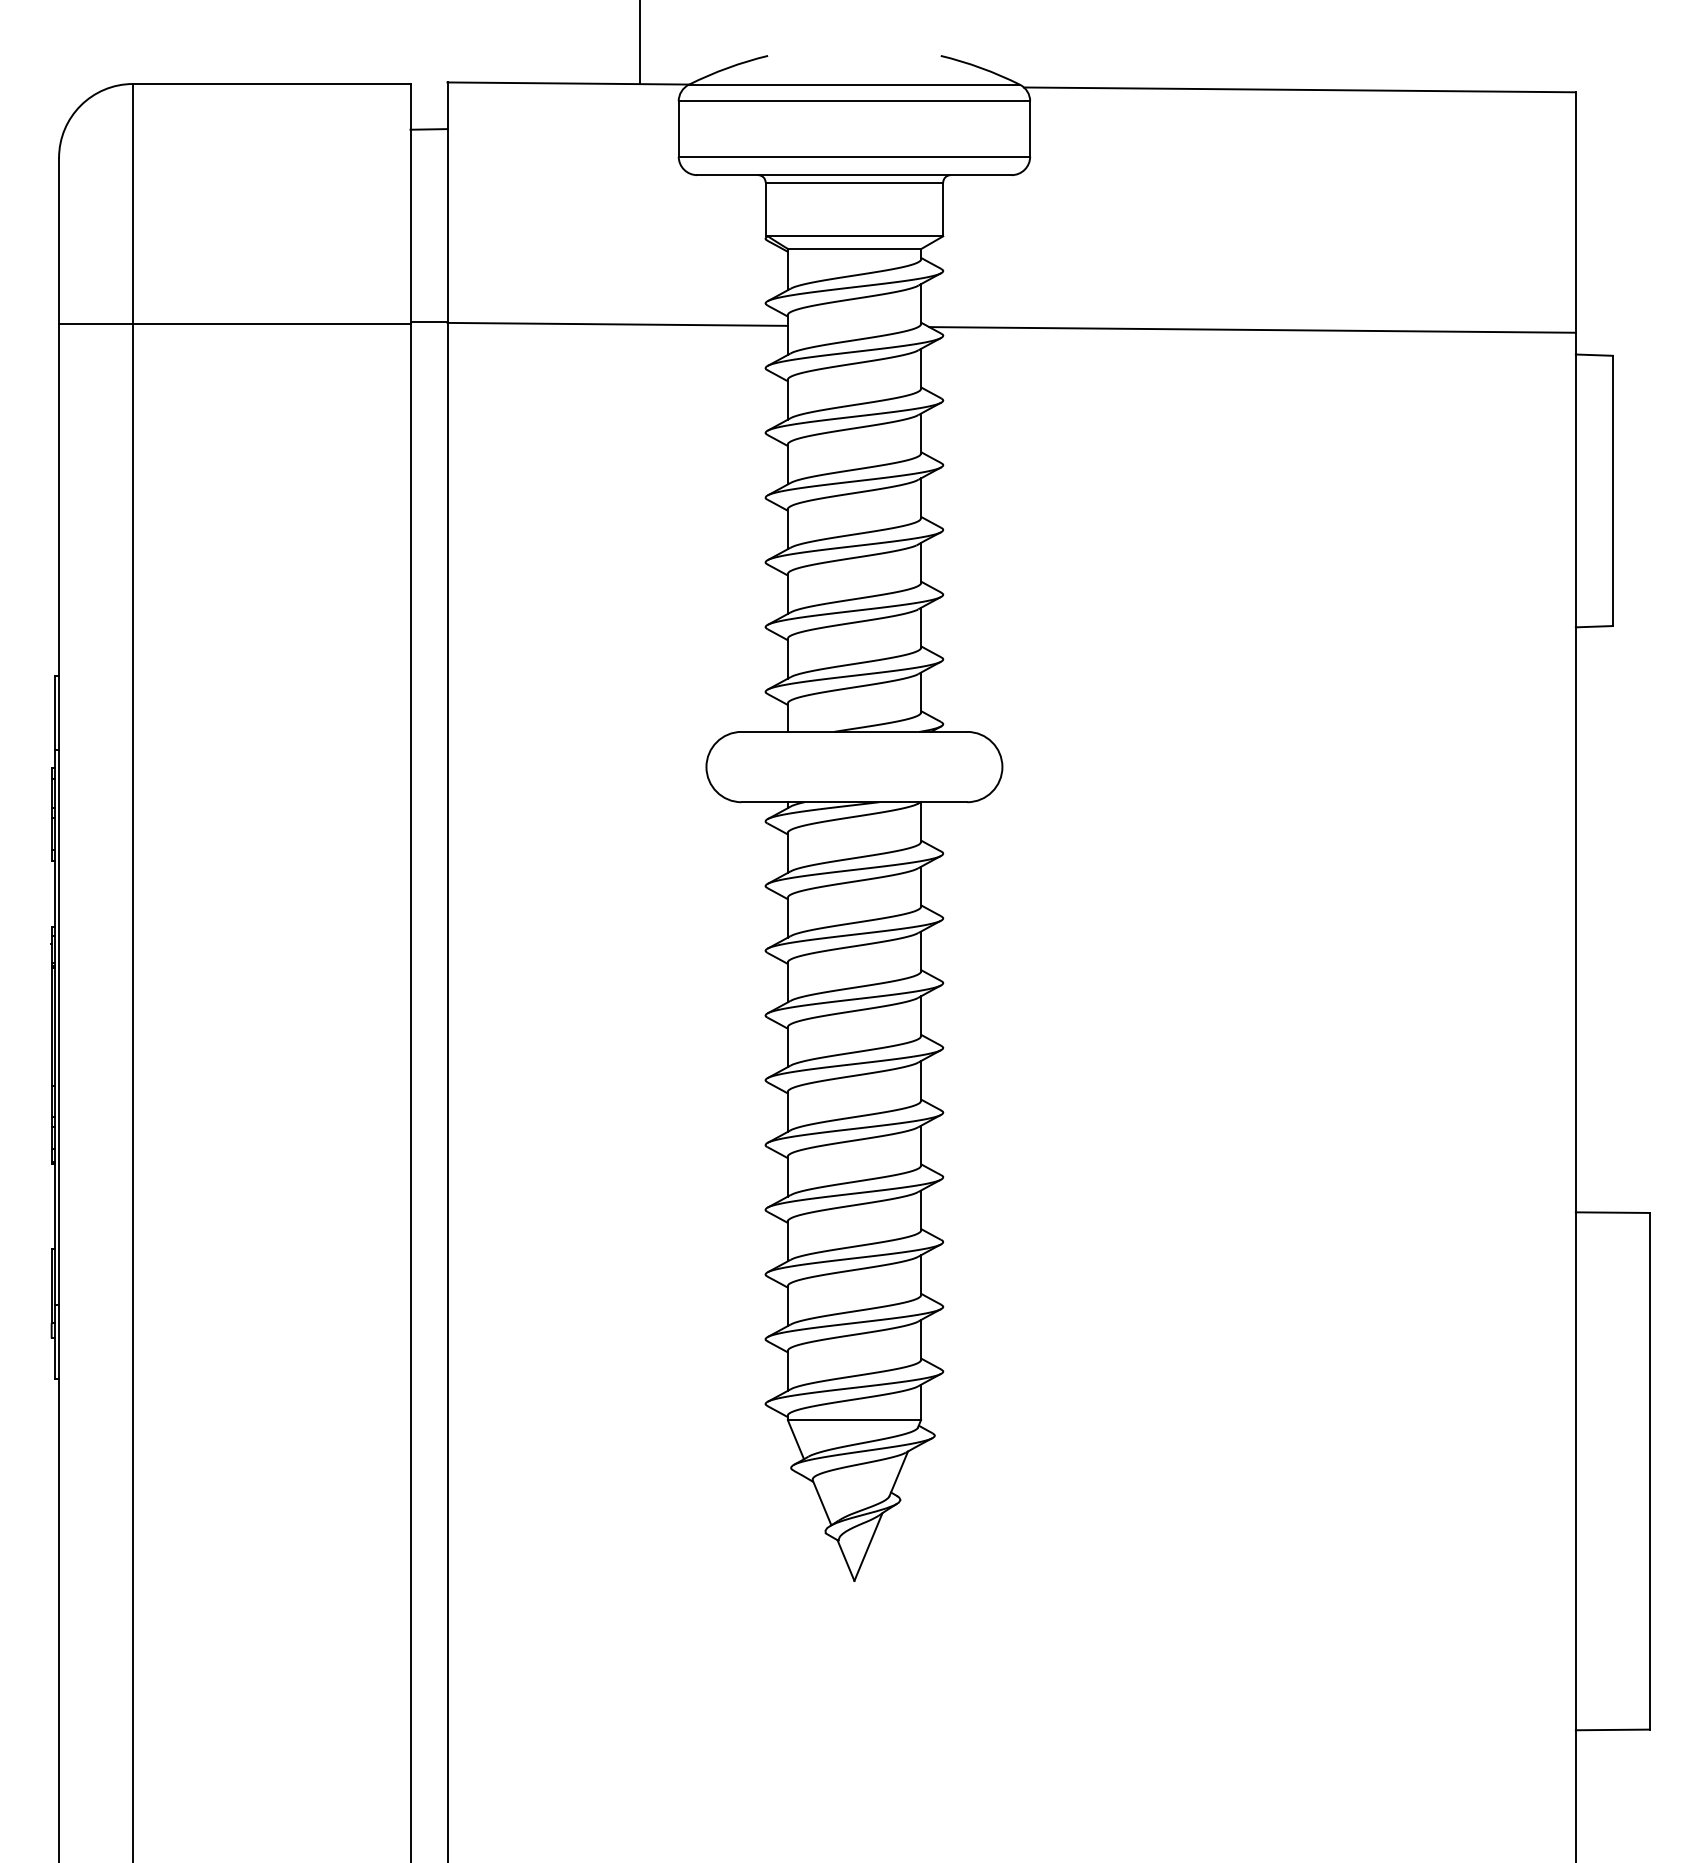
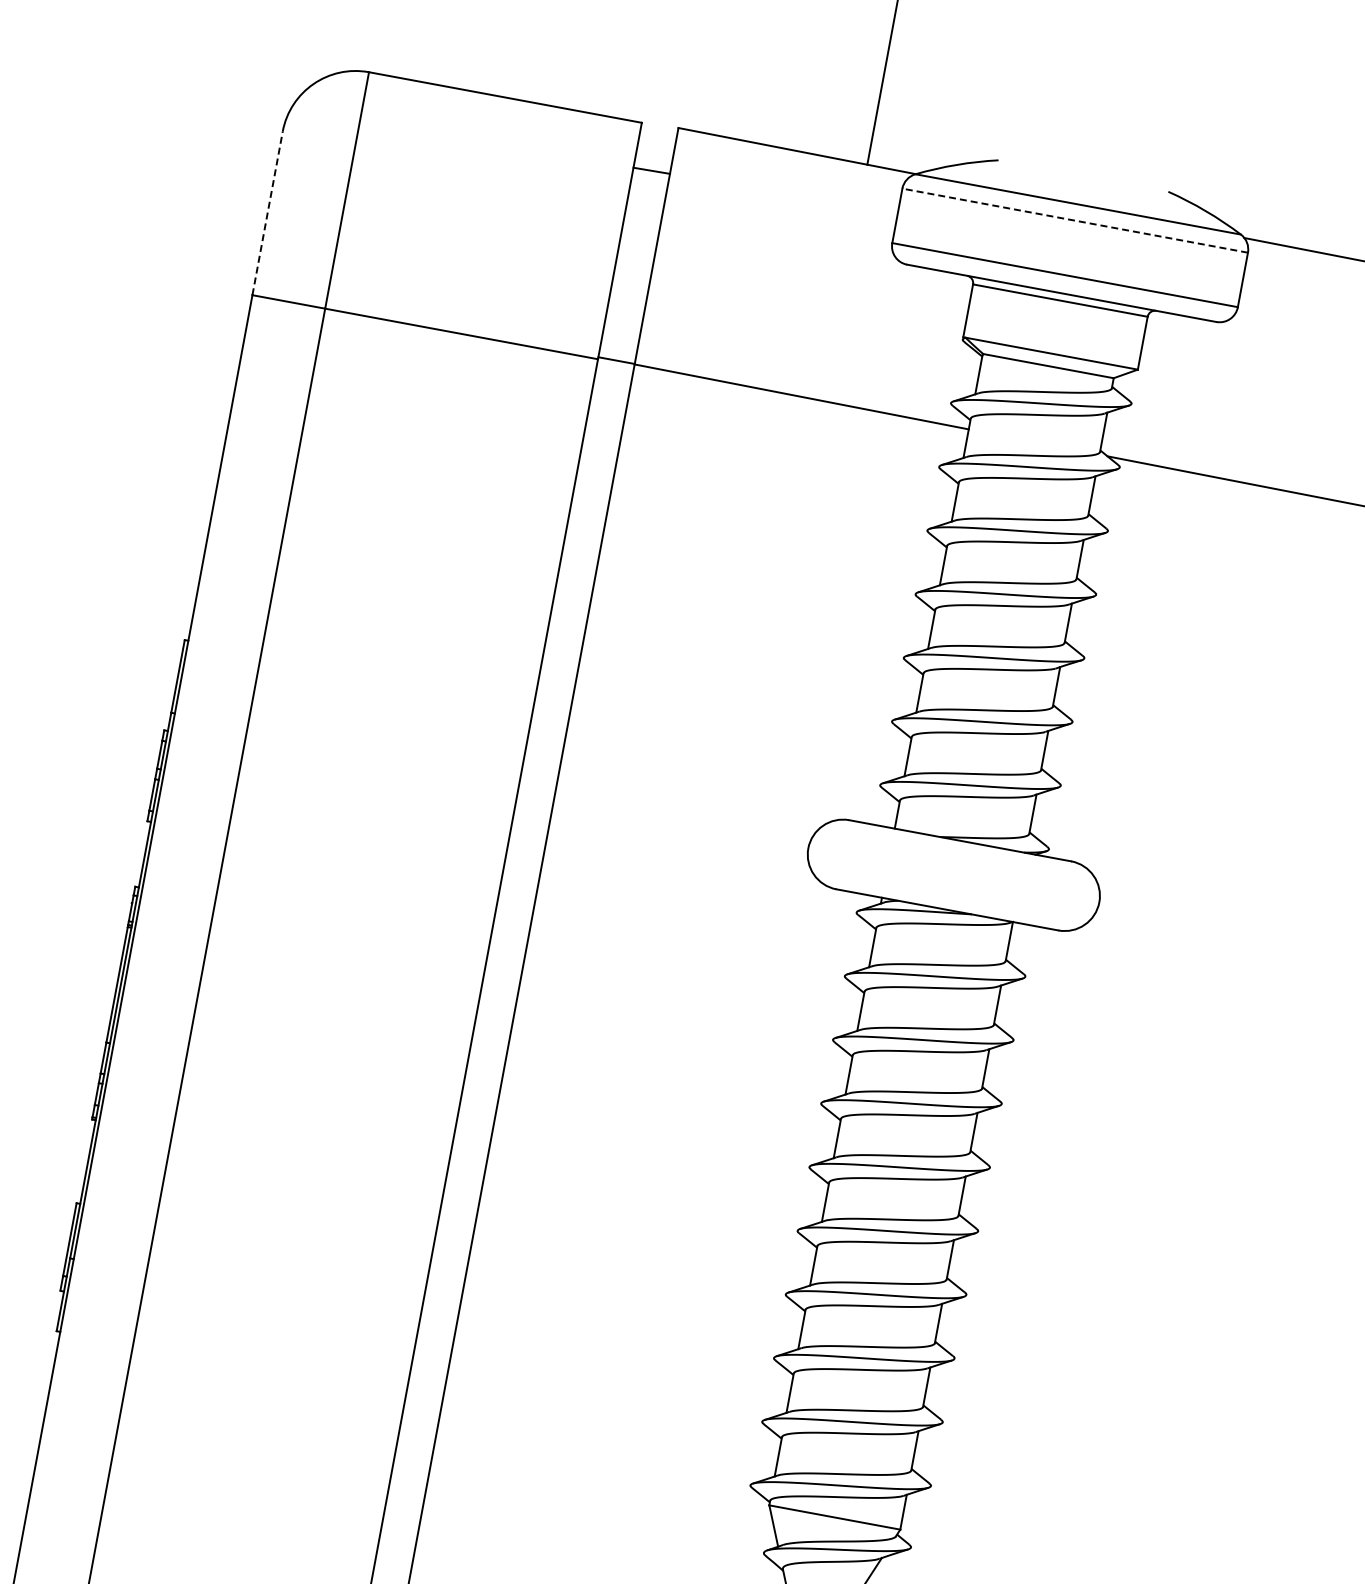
line: (854, 101) -> (1075, 220), solid -> dashed
line: (59, 240) -> (268, 212), solid -> dashed

